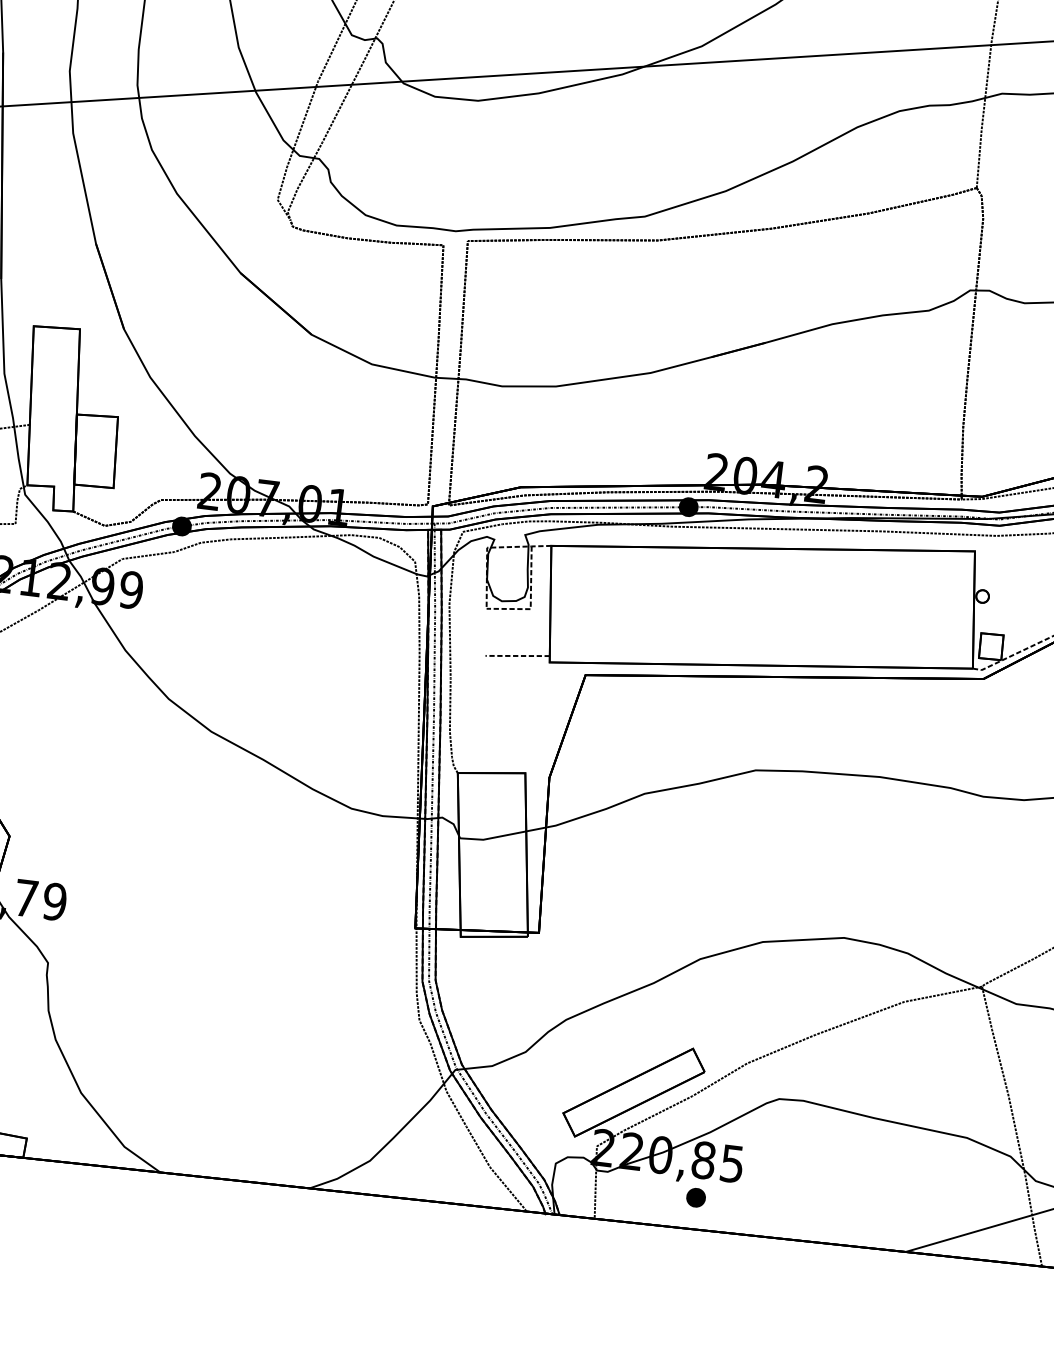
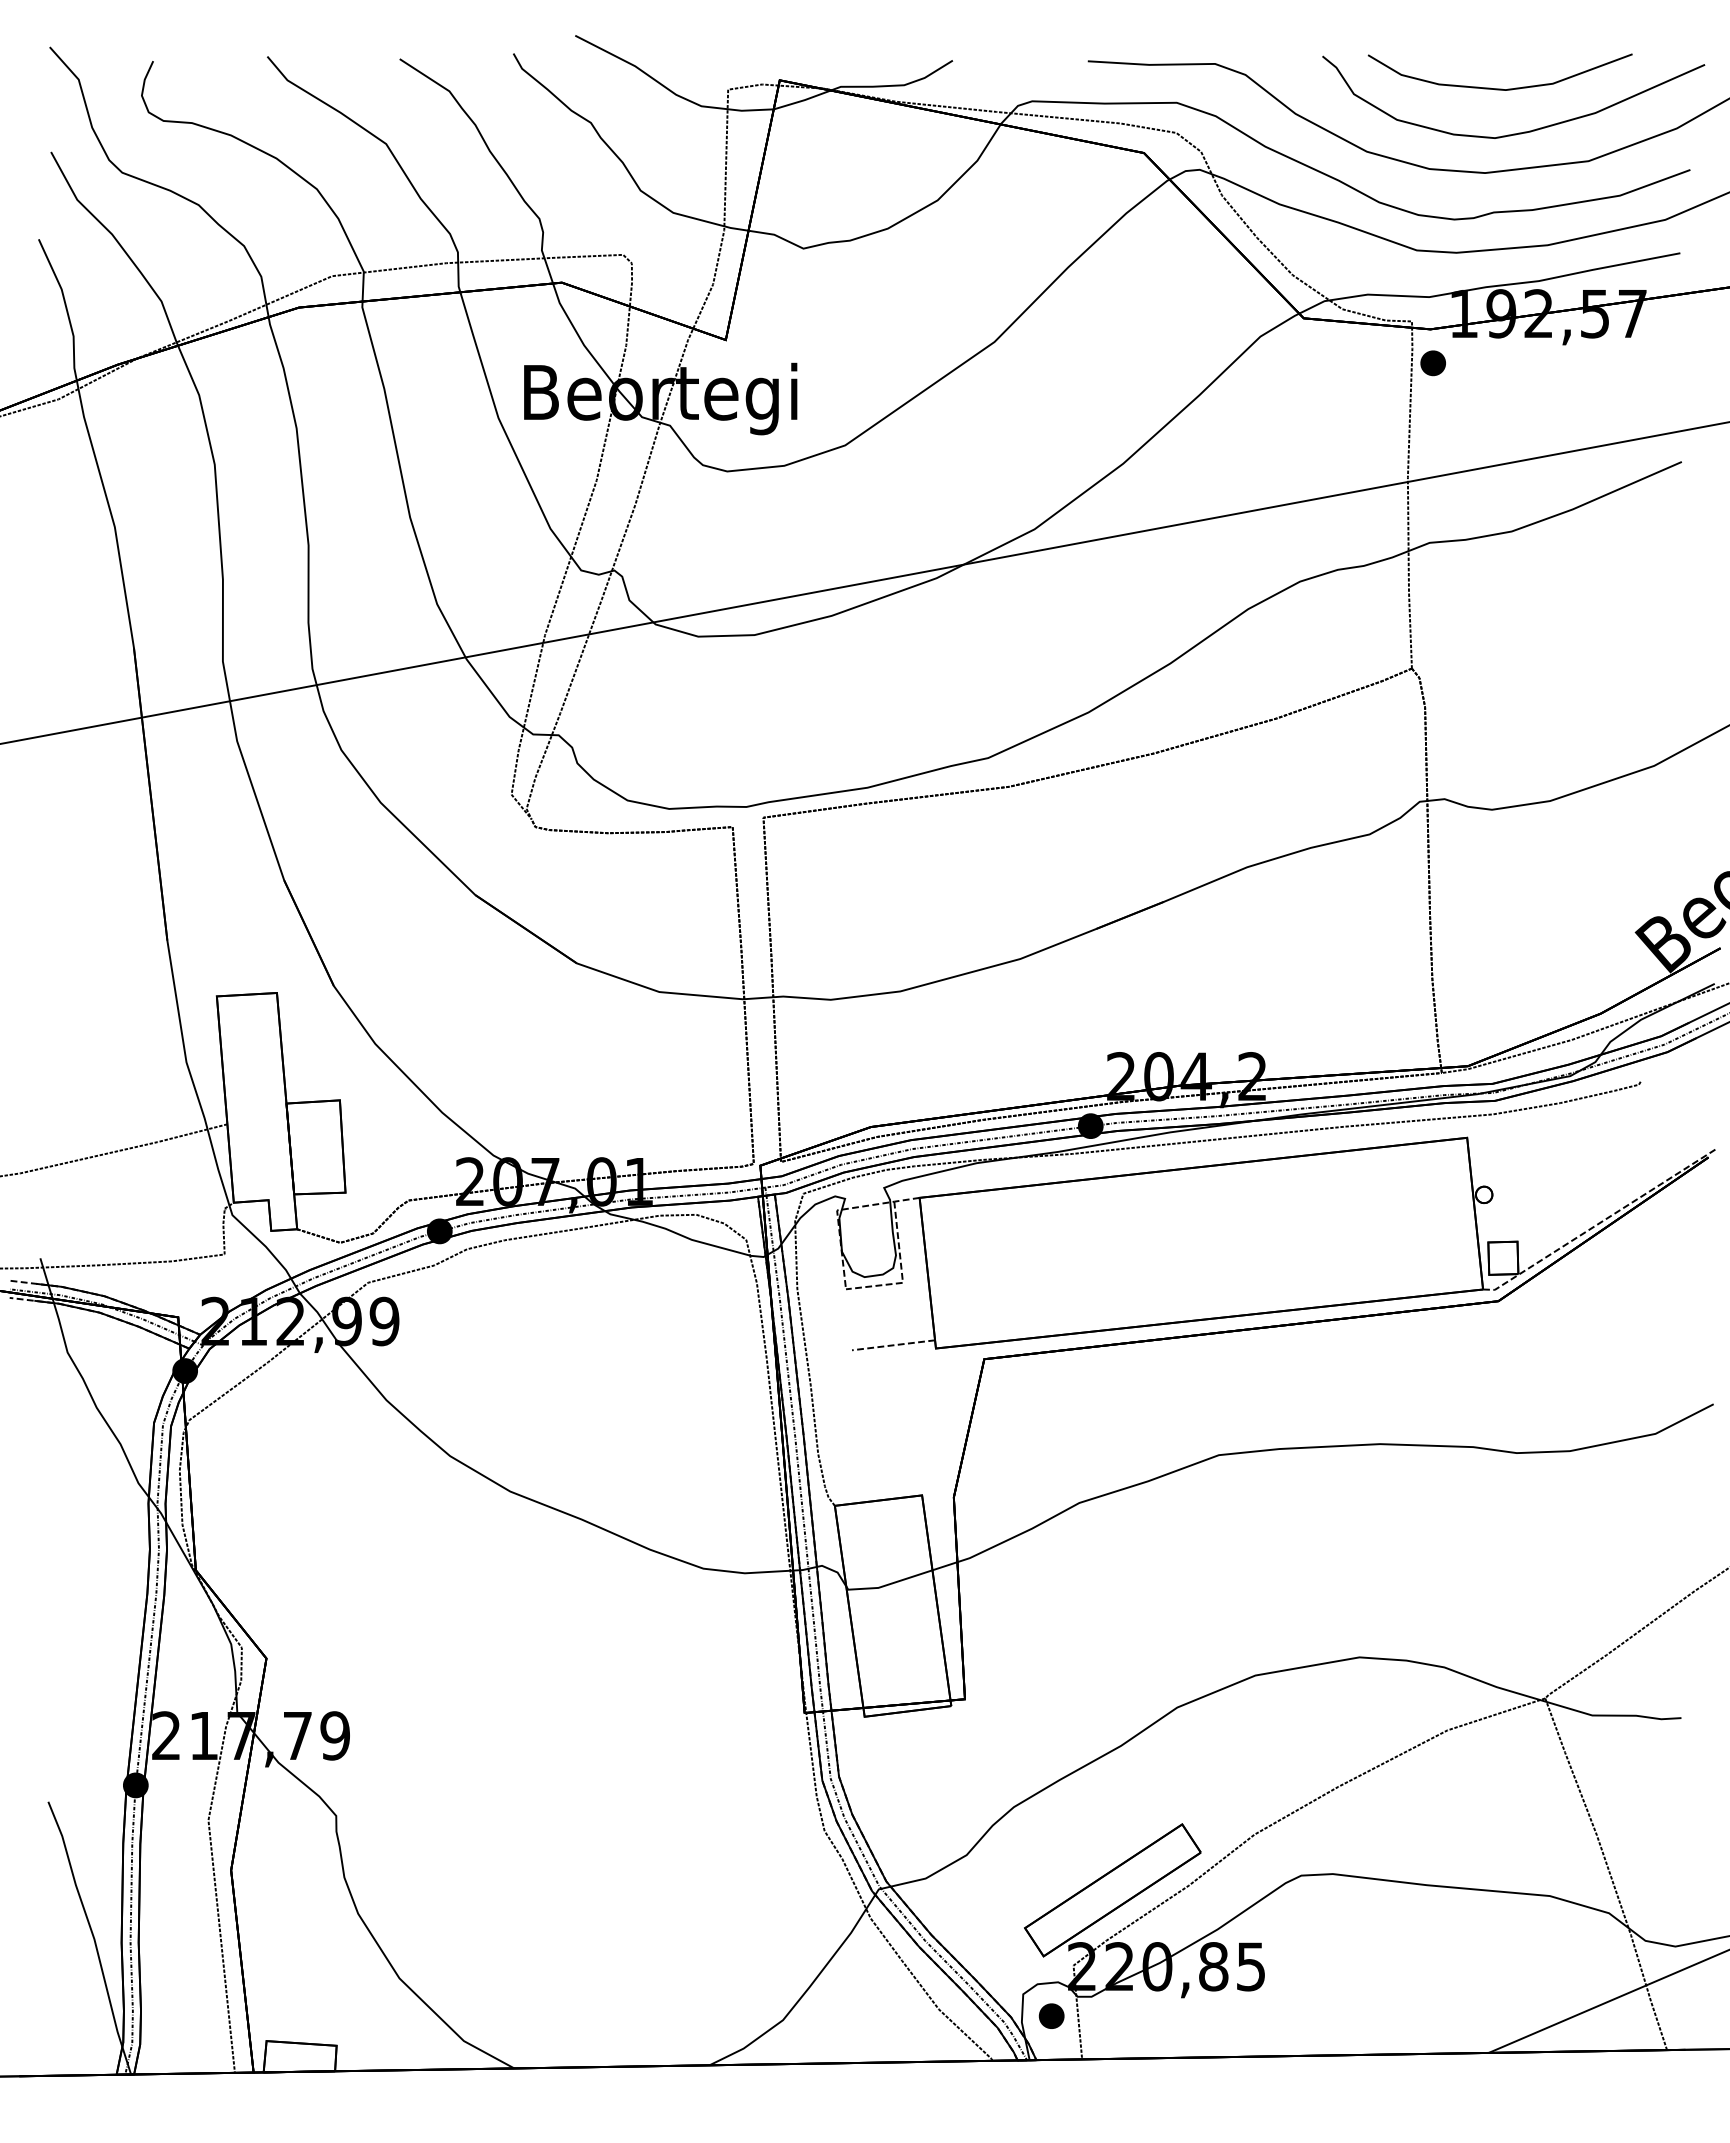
part: (696, 1197) -> (1051, 2015), moved

